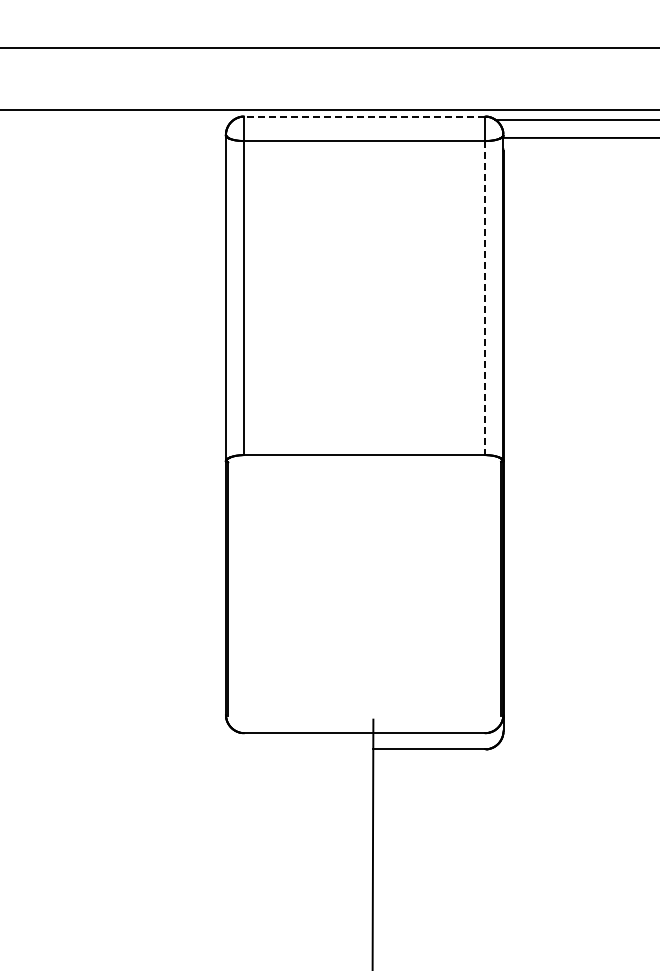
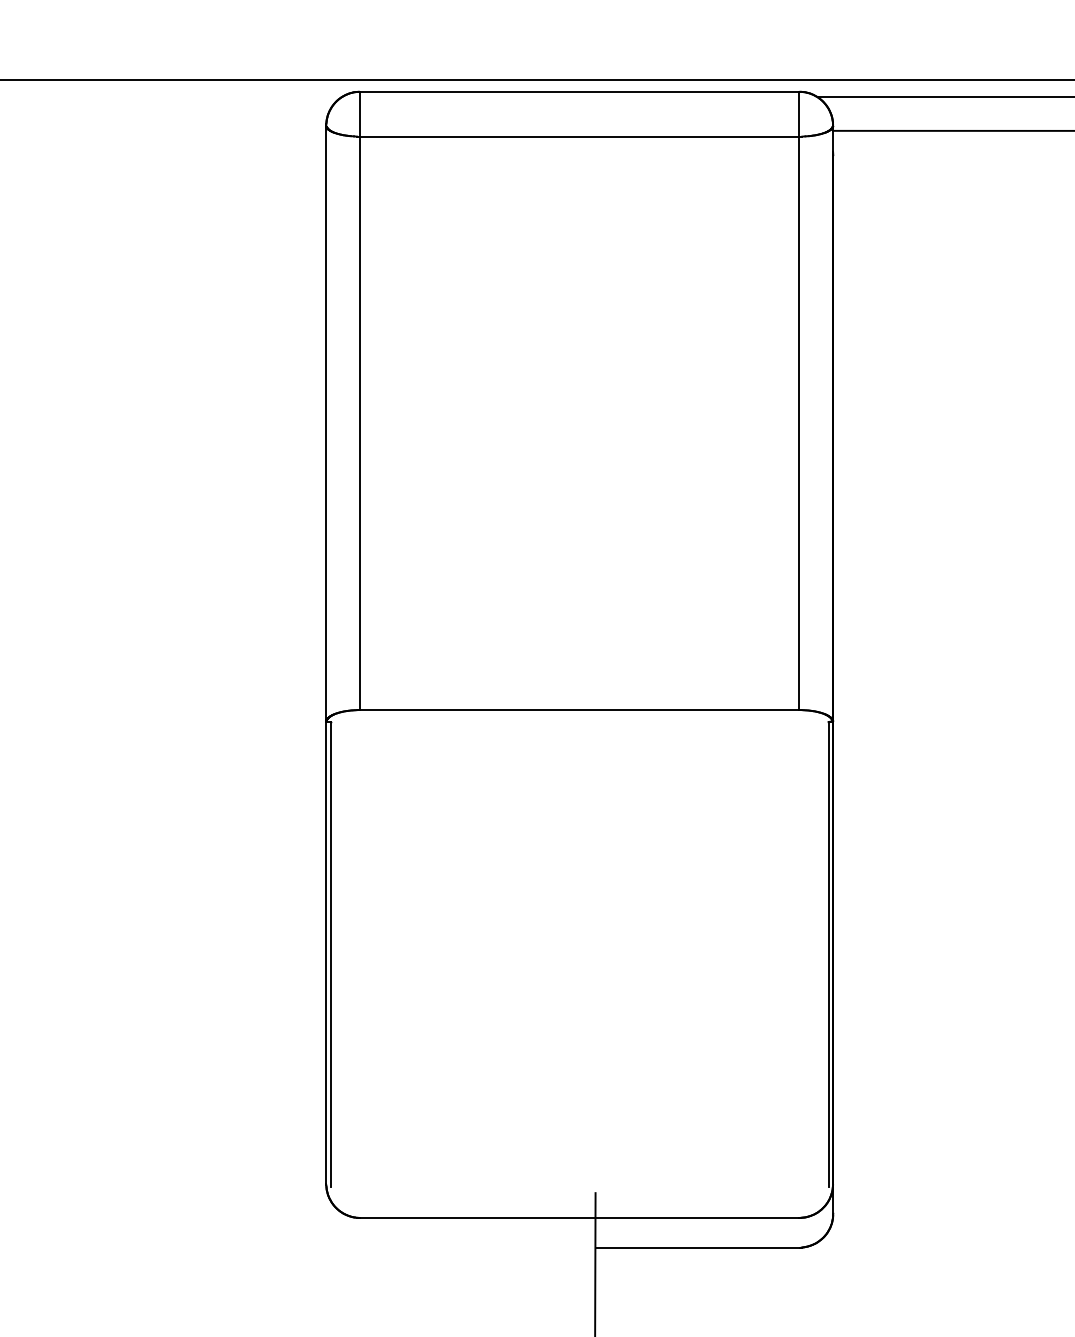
line: (364, 116) -> (579, 91), dashed -> solid
line: (484, 298) -> (798, 424), dashed -> solid

